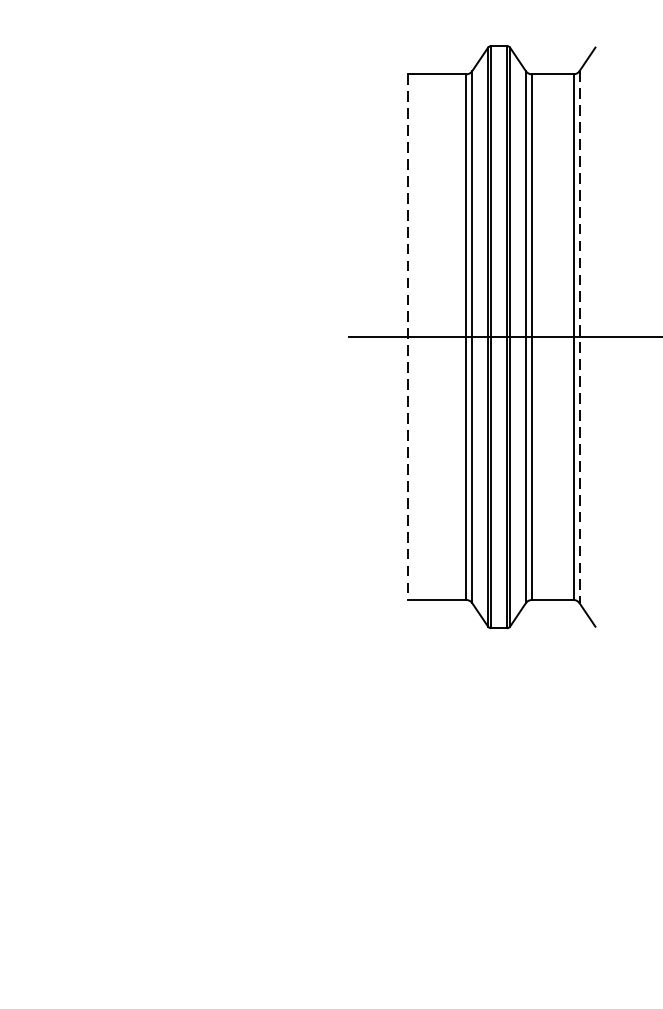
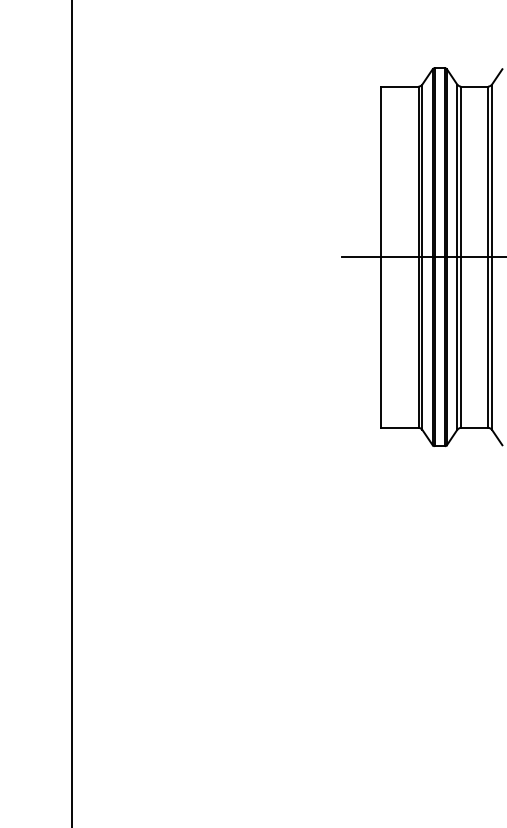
line: (407, 337) -> (380, 257), dashed -> solid
line: (580, 337) -> (492, 257), dashed -> solid

